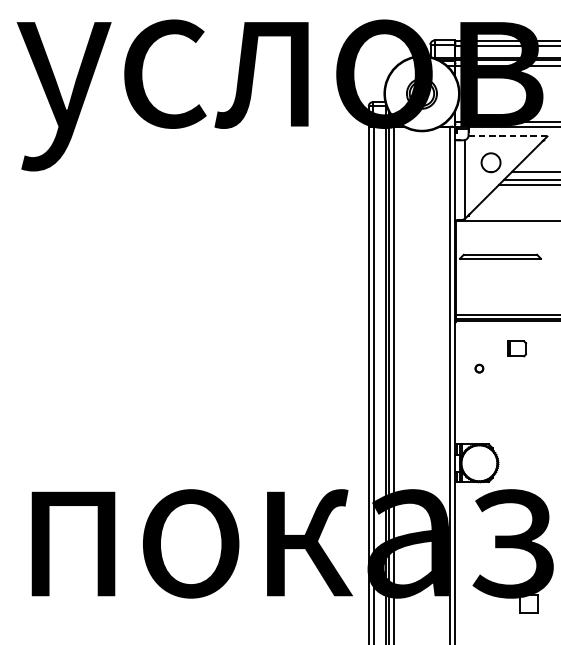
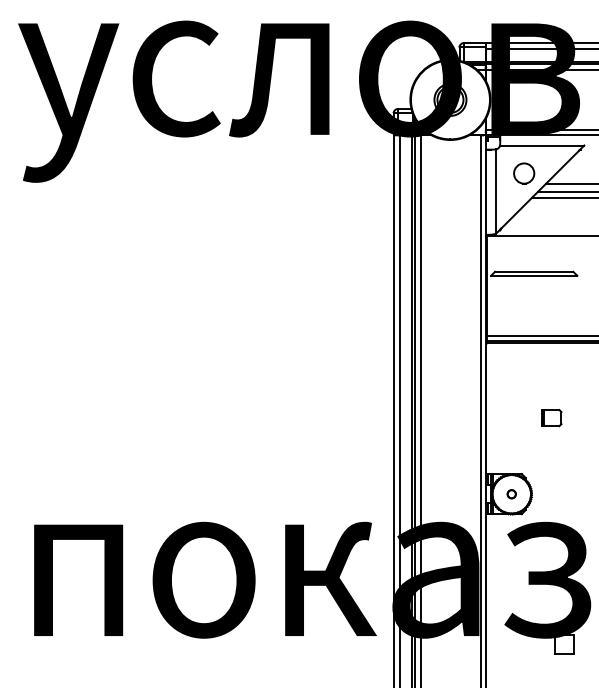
line: (508, 136) -> (542, 145), dashed -> solid
part: (516, 349) -> (551, 418), moved
part: (479, 368) -> (511, 494), moved

